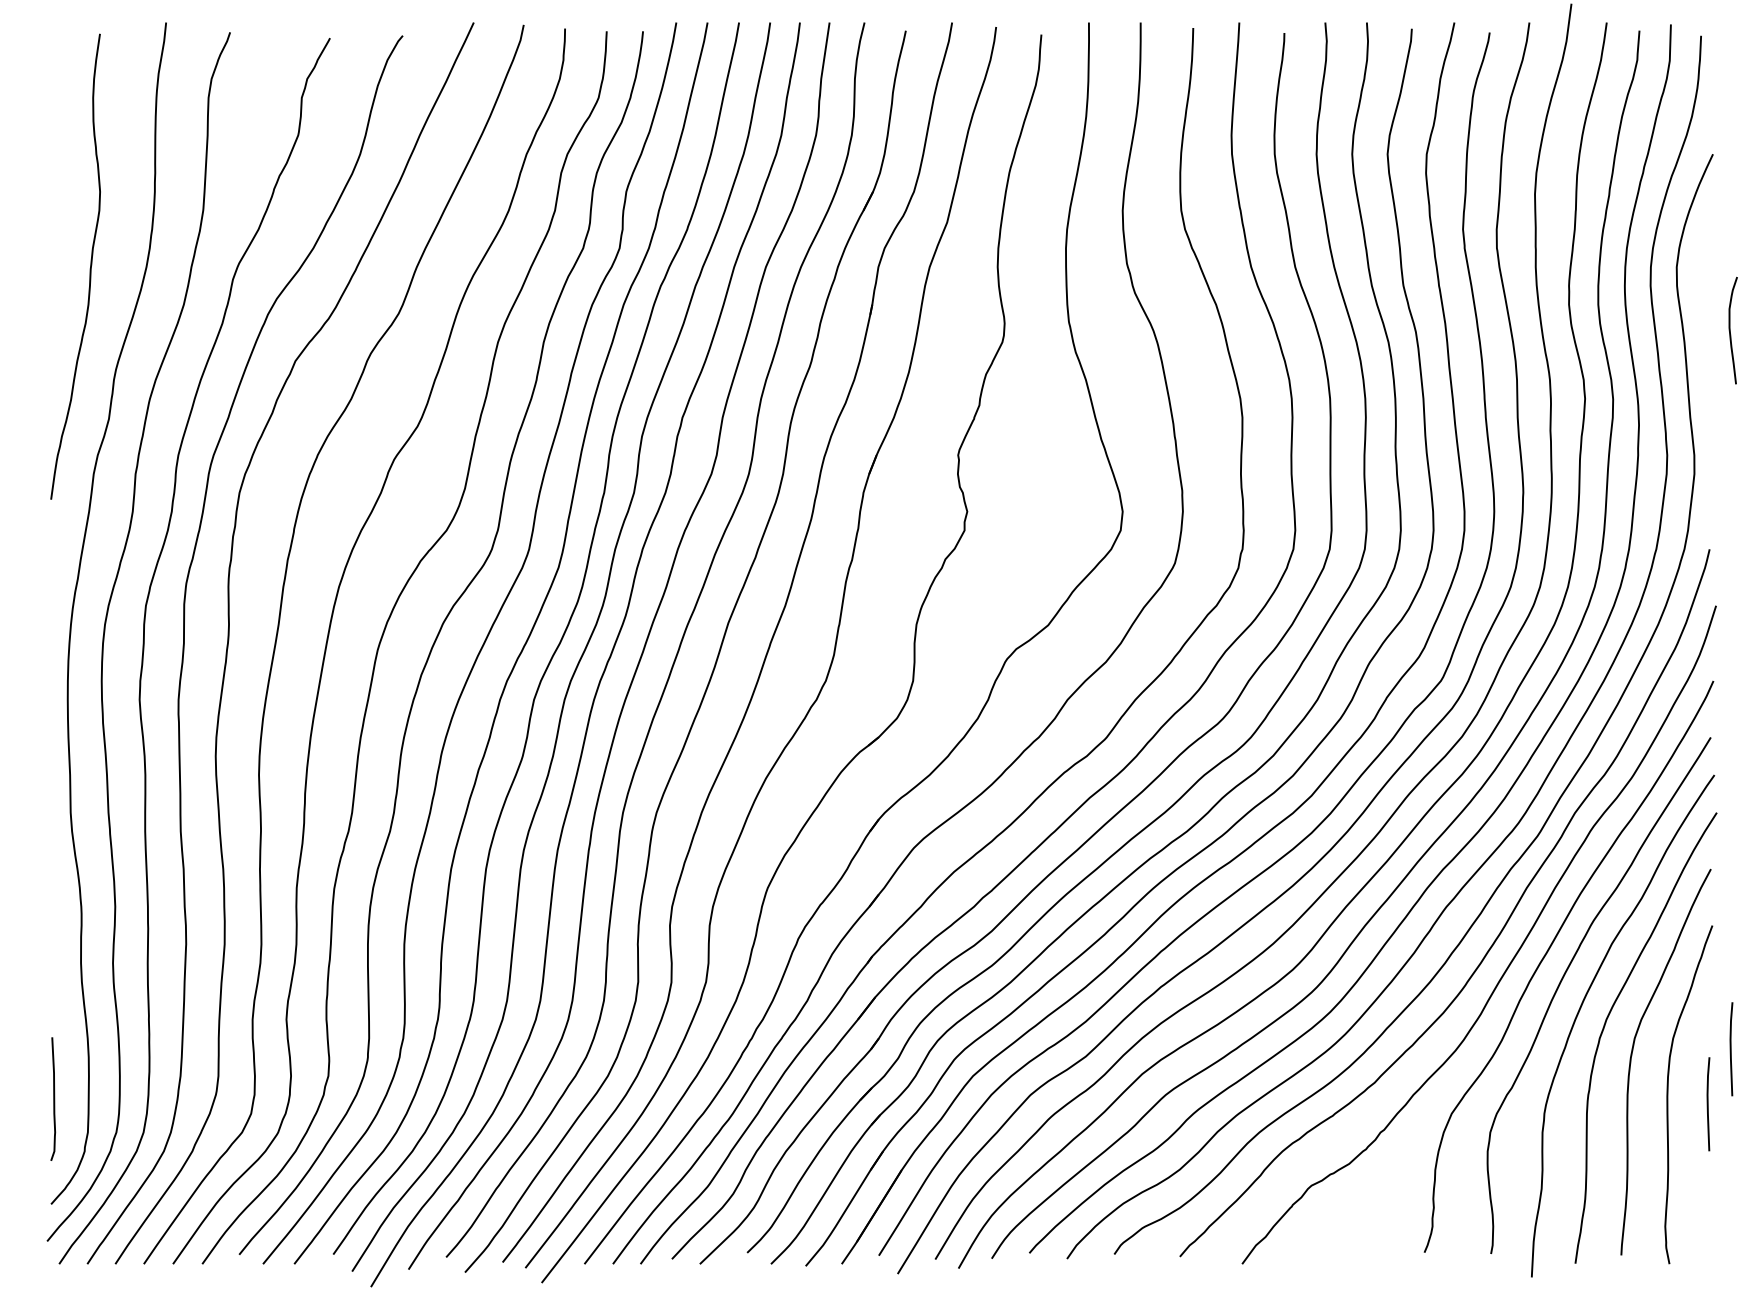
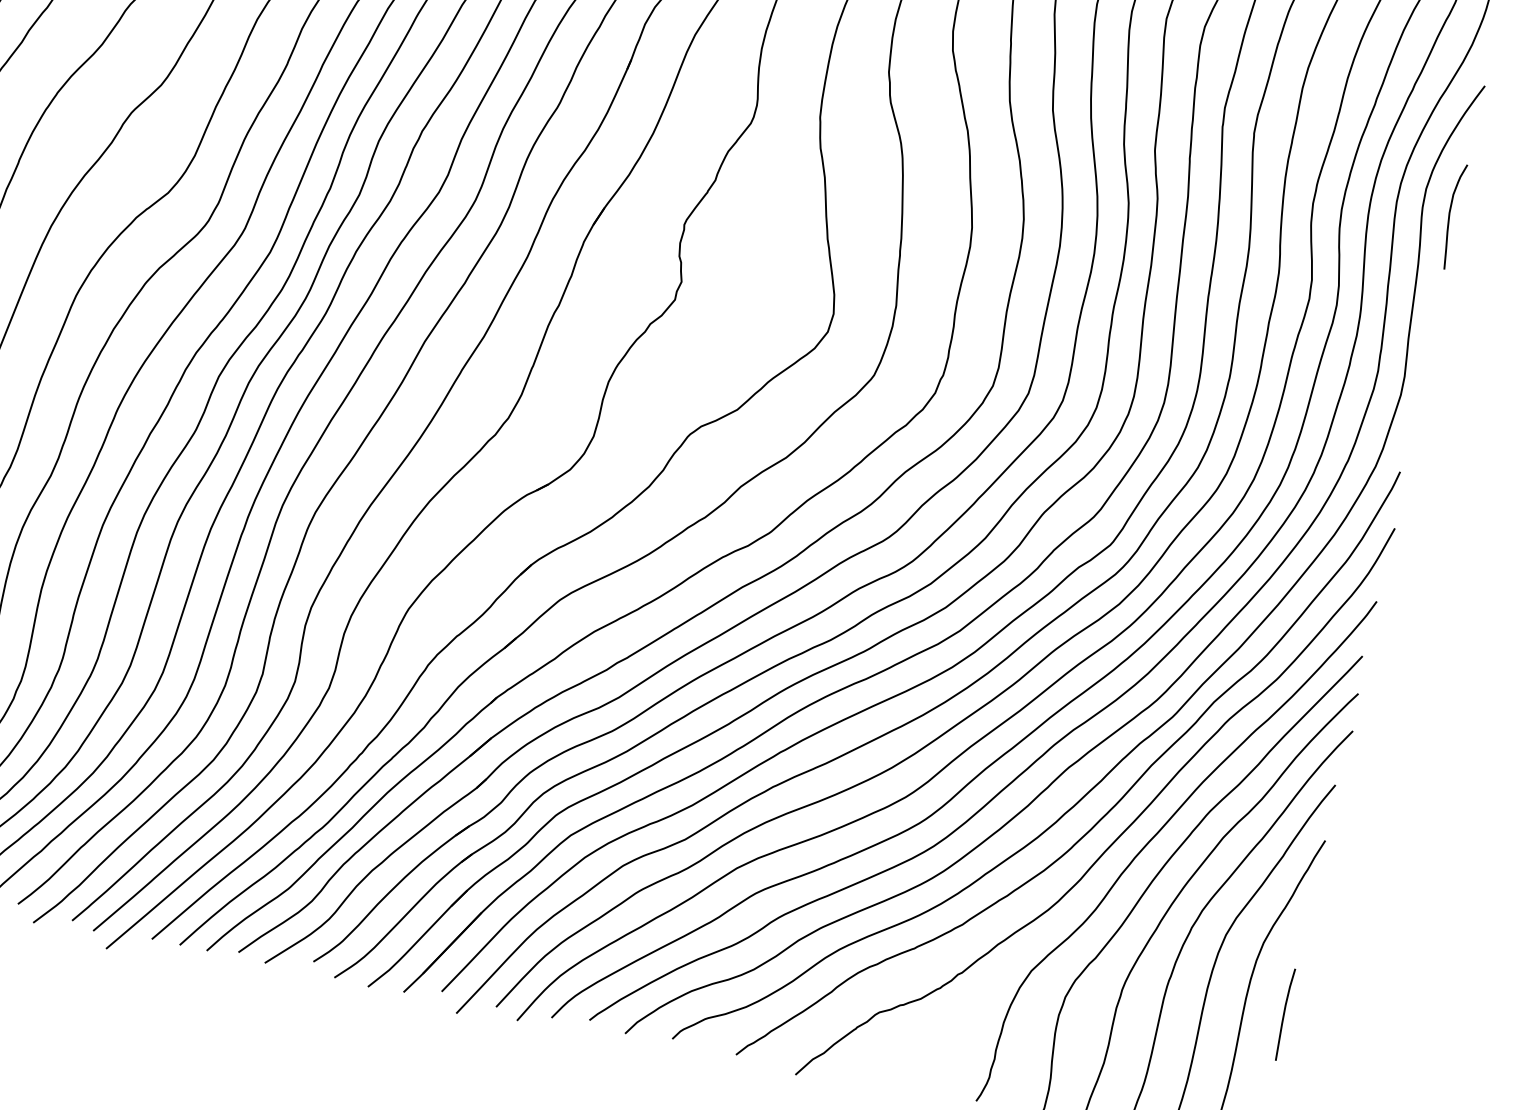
curve: (1730, 330) -> (1449, 215), moved
line: (1731, 1049) -> (1318, 965), removed

